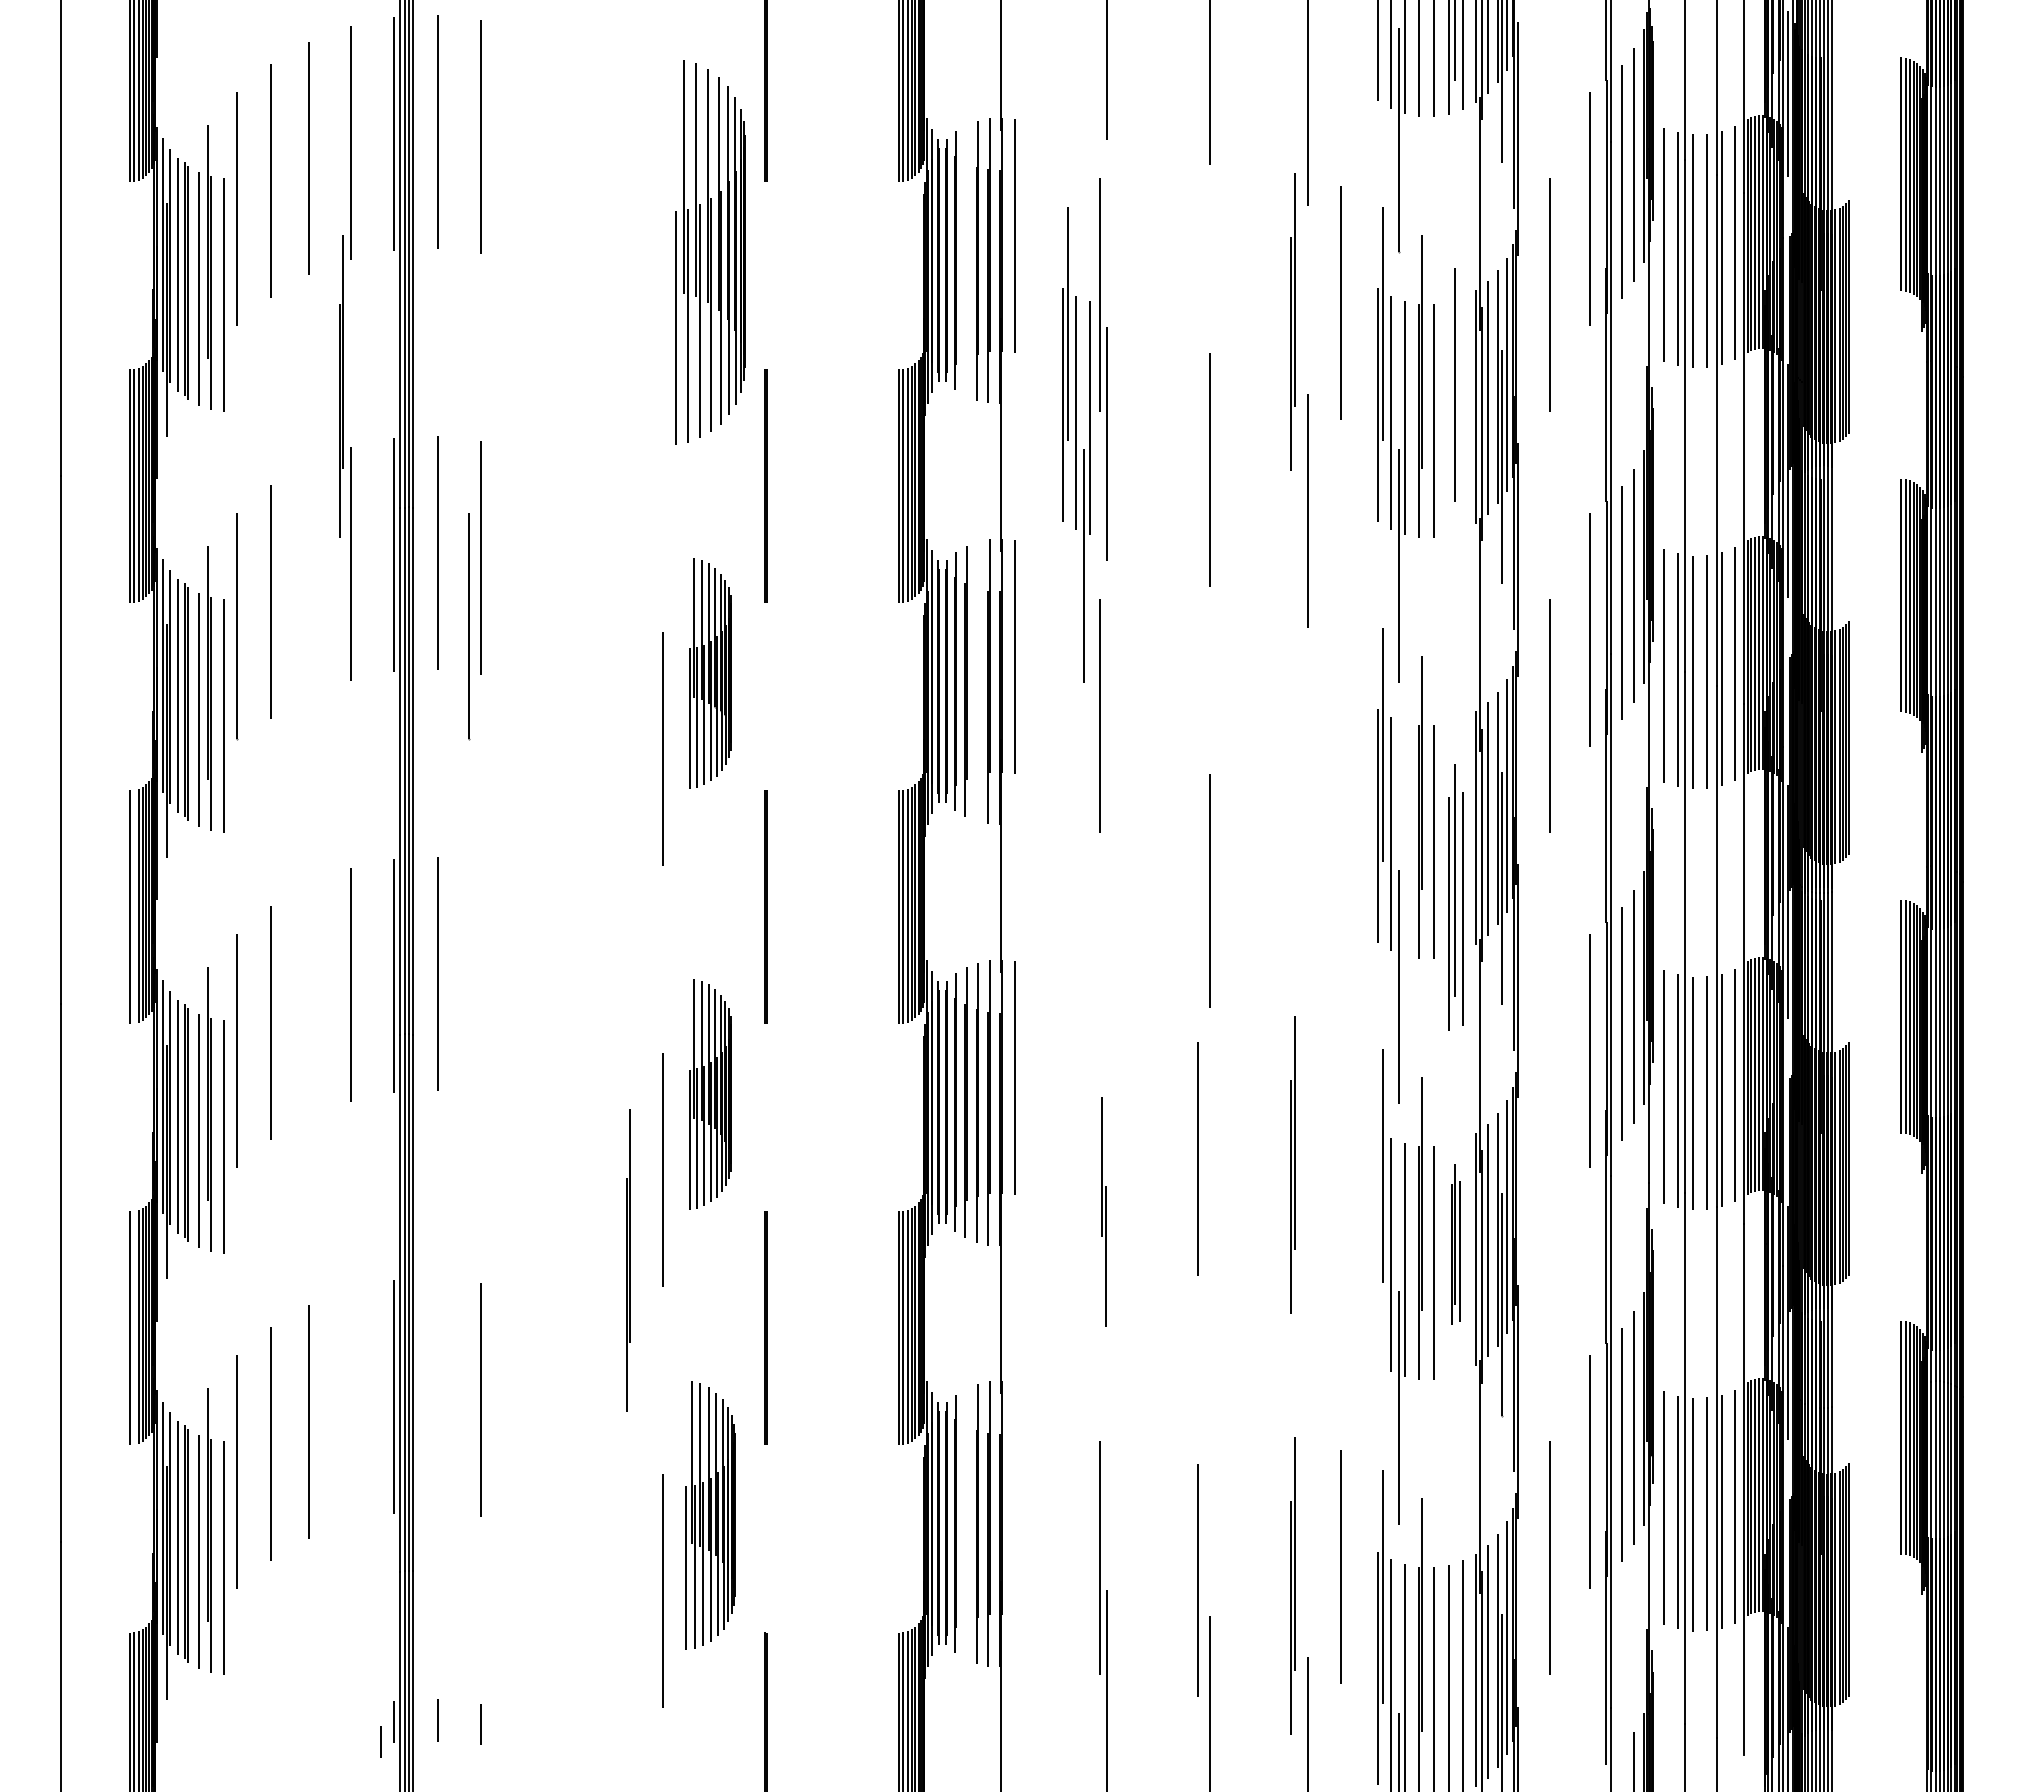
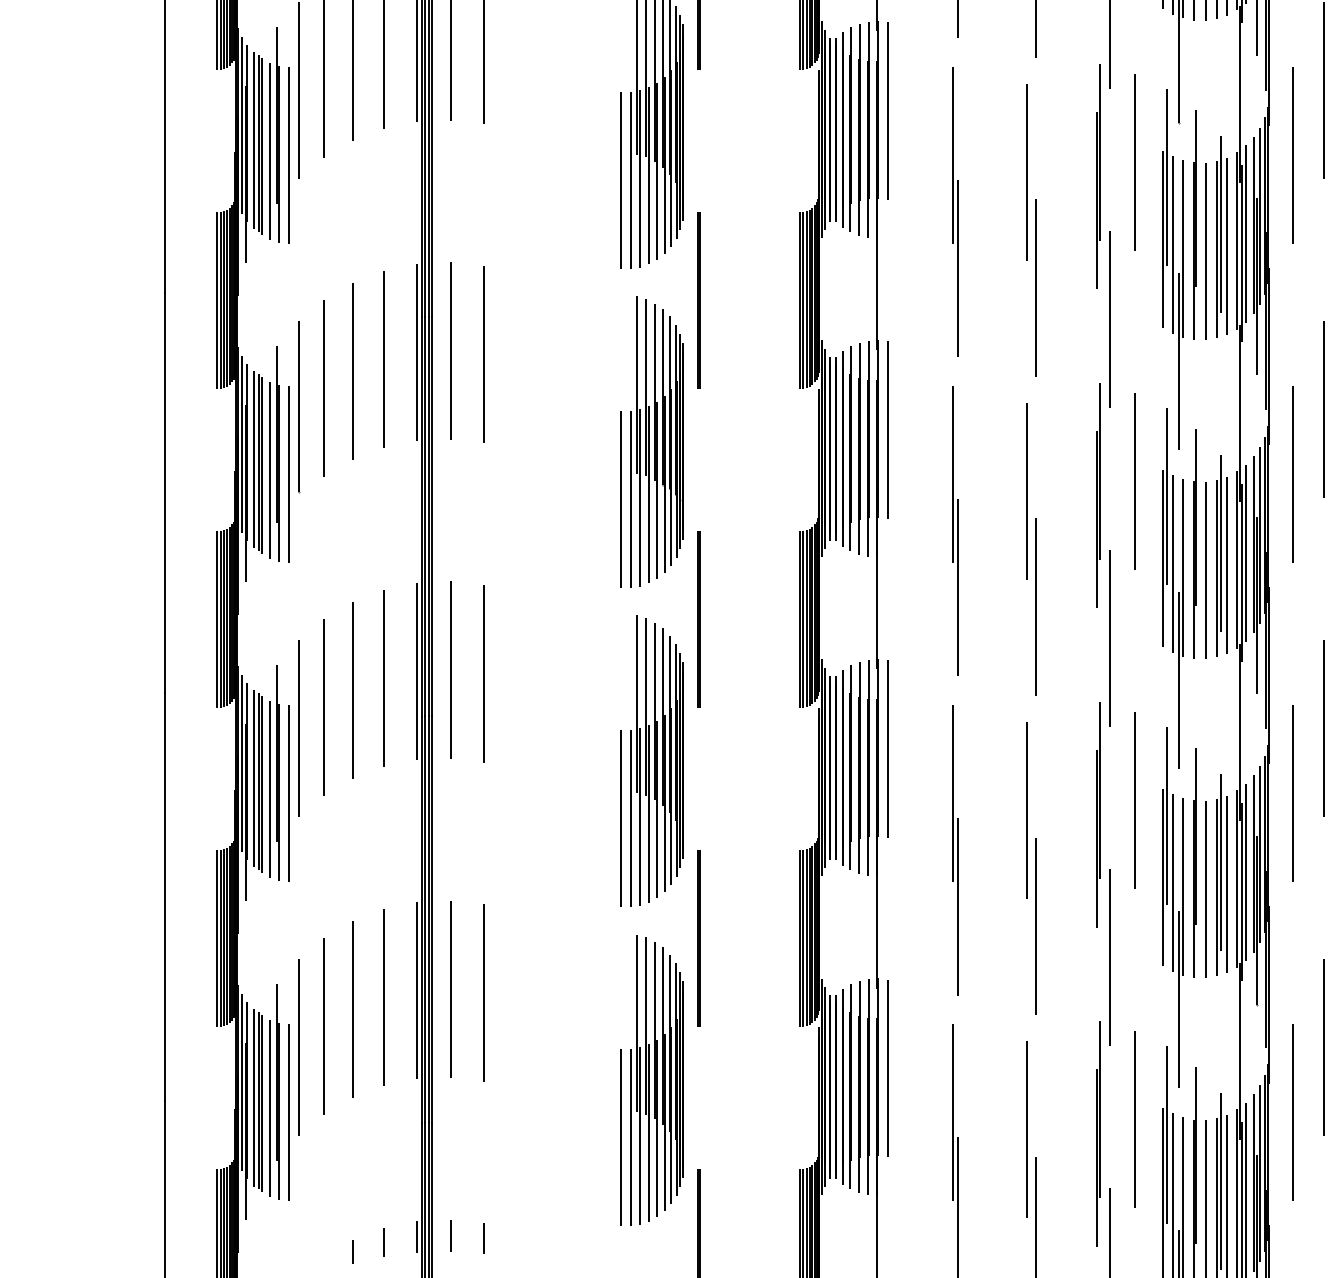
line: (965, 260) -> (850, 129), added
line: (1197, 316) -> (1026, 172), added
line: (663, 327) -> (621, 180), added
part: (341, 386) -> (377, 225), removed
line: (1463, 414) -> (1227, 246), added
line: (1448, 418) -> (1216, 249), added
part: (1076, 444) -> (934, 269), removed
line: (308, 579) -> (352, 371), added
line: (469, 626) -> (474, 406), removed
part: (710, 673) -> (657, 442), size x1.67
line: (977, 681) -> (859, 448), added
line: (1340, 724) -> (1134, 481), added
line: (1197, 737) -> (1026, 491), added
part: (1292, 743) -> (1098, 495), added
line: (1404, 838) -> (1183, 567), added
line: (1106, 865) -> (957, 588), added
part: (1455, 897) -> (1221, 556), moved
line: (134, 906) -> (220, 619), added
line: (1307, 931) -> (1109, 638), added
line: (481, 978) -> (483, 673), added
line: (308, 1000) -> (352, 690), added
part: (710, 1094) -> (657, 761), size x1.67
line: (1549, 1136) -> (1292, 793), added
line: (1340, 1145) -> (1134, 800), added
part: (1103, 1211) -> (954, 850), size x1.67
part: (1455, 1244) -> (1221, 875), size x1.67
line: (1377, 1247) -> (1162, 877), added
part: (628, 1260) -> (595, 887), removed
line: (1209, 1311) -> (1035, 925), added
line: (134, 1328) -> (220, 938), added
line: (1307, 1352) -> (1109, 957), added
line: (437, 1394) -> (450, 988), added
line: (350, 1405) -> (384, 997), added
line: (1014, 1498) -> (887, 1067), added
part: (710, 1515) -> (657, 1080), size x1.43
line: (965, 1523) -> (850, 1086), added
line: (1454, 1648) -> (1220, 1181), added
line: (350, 1729) -> (384, 1242), added
line: (380, 1741) -> (352, 1251), moved

